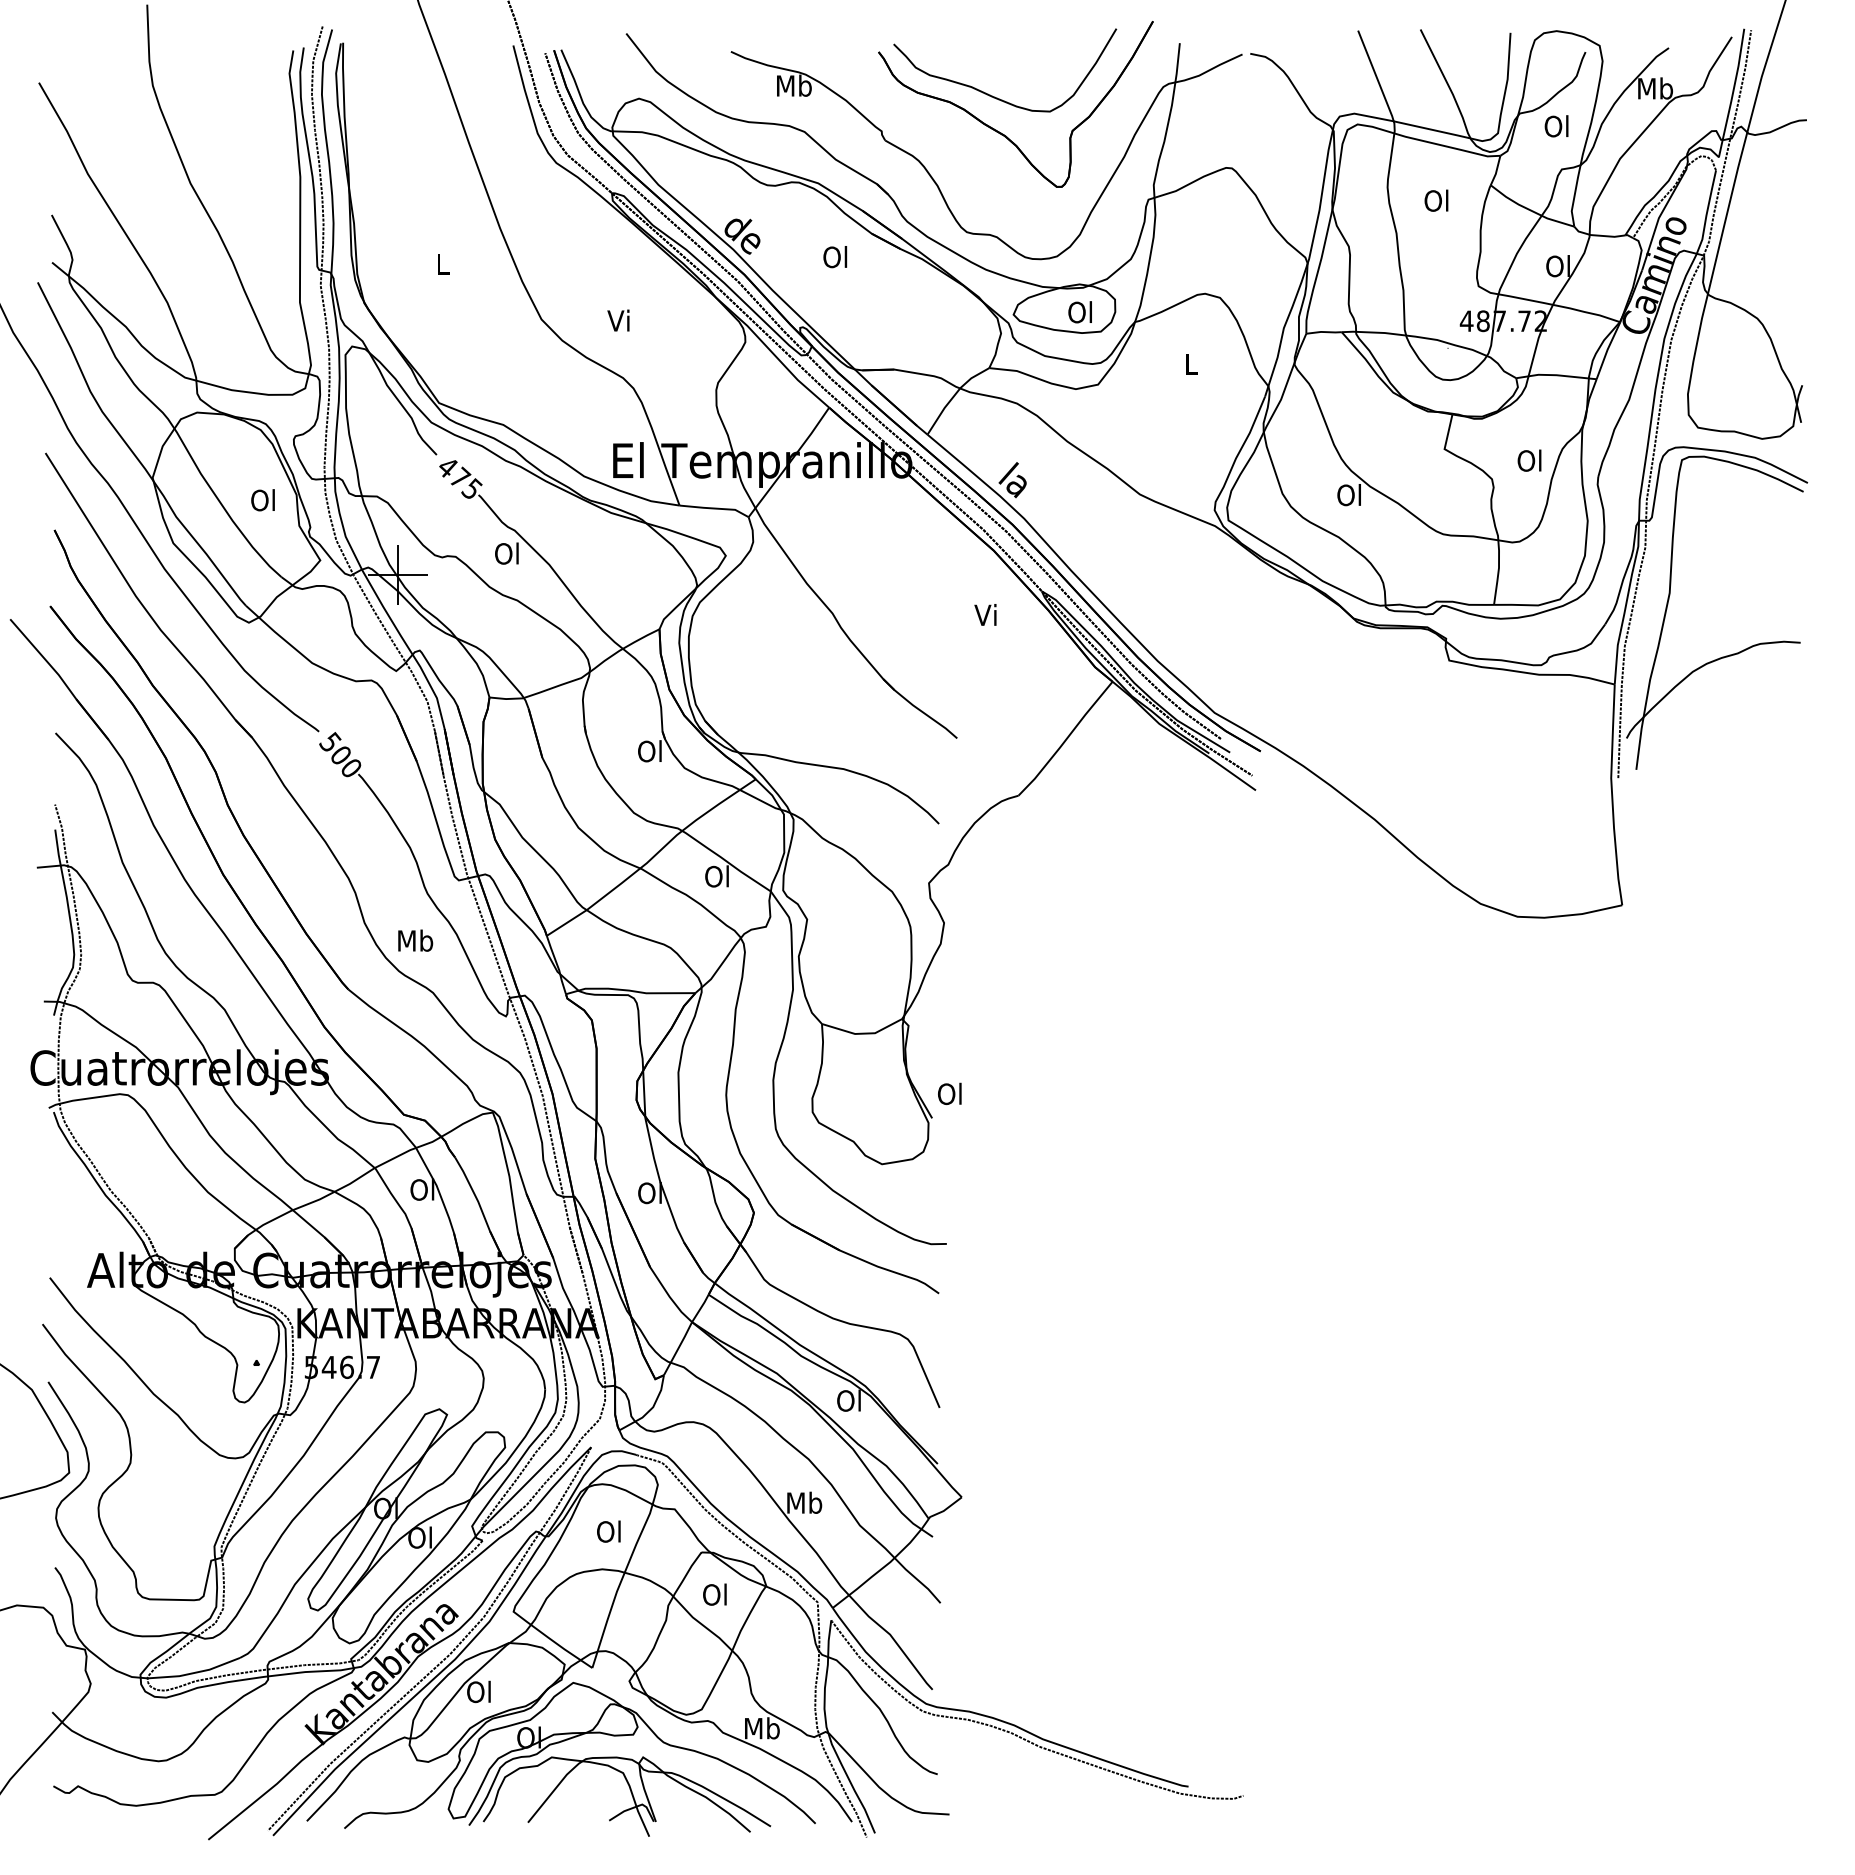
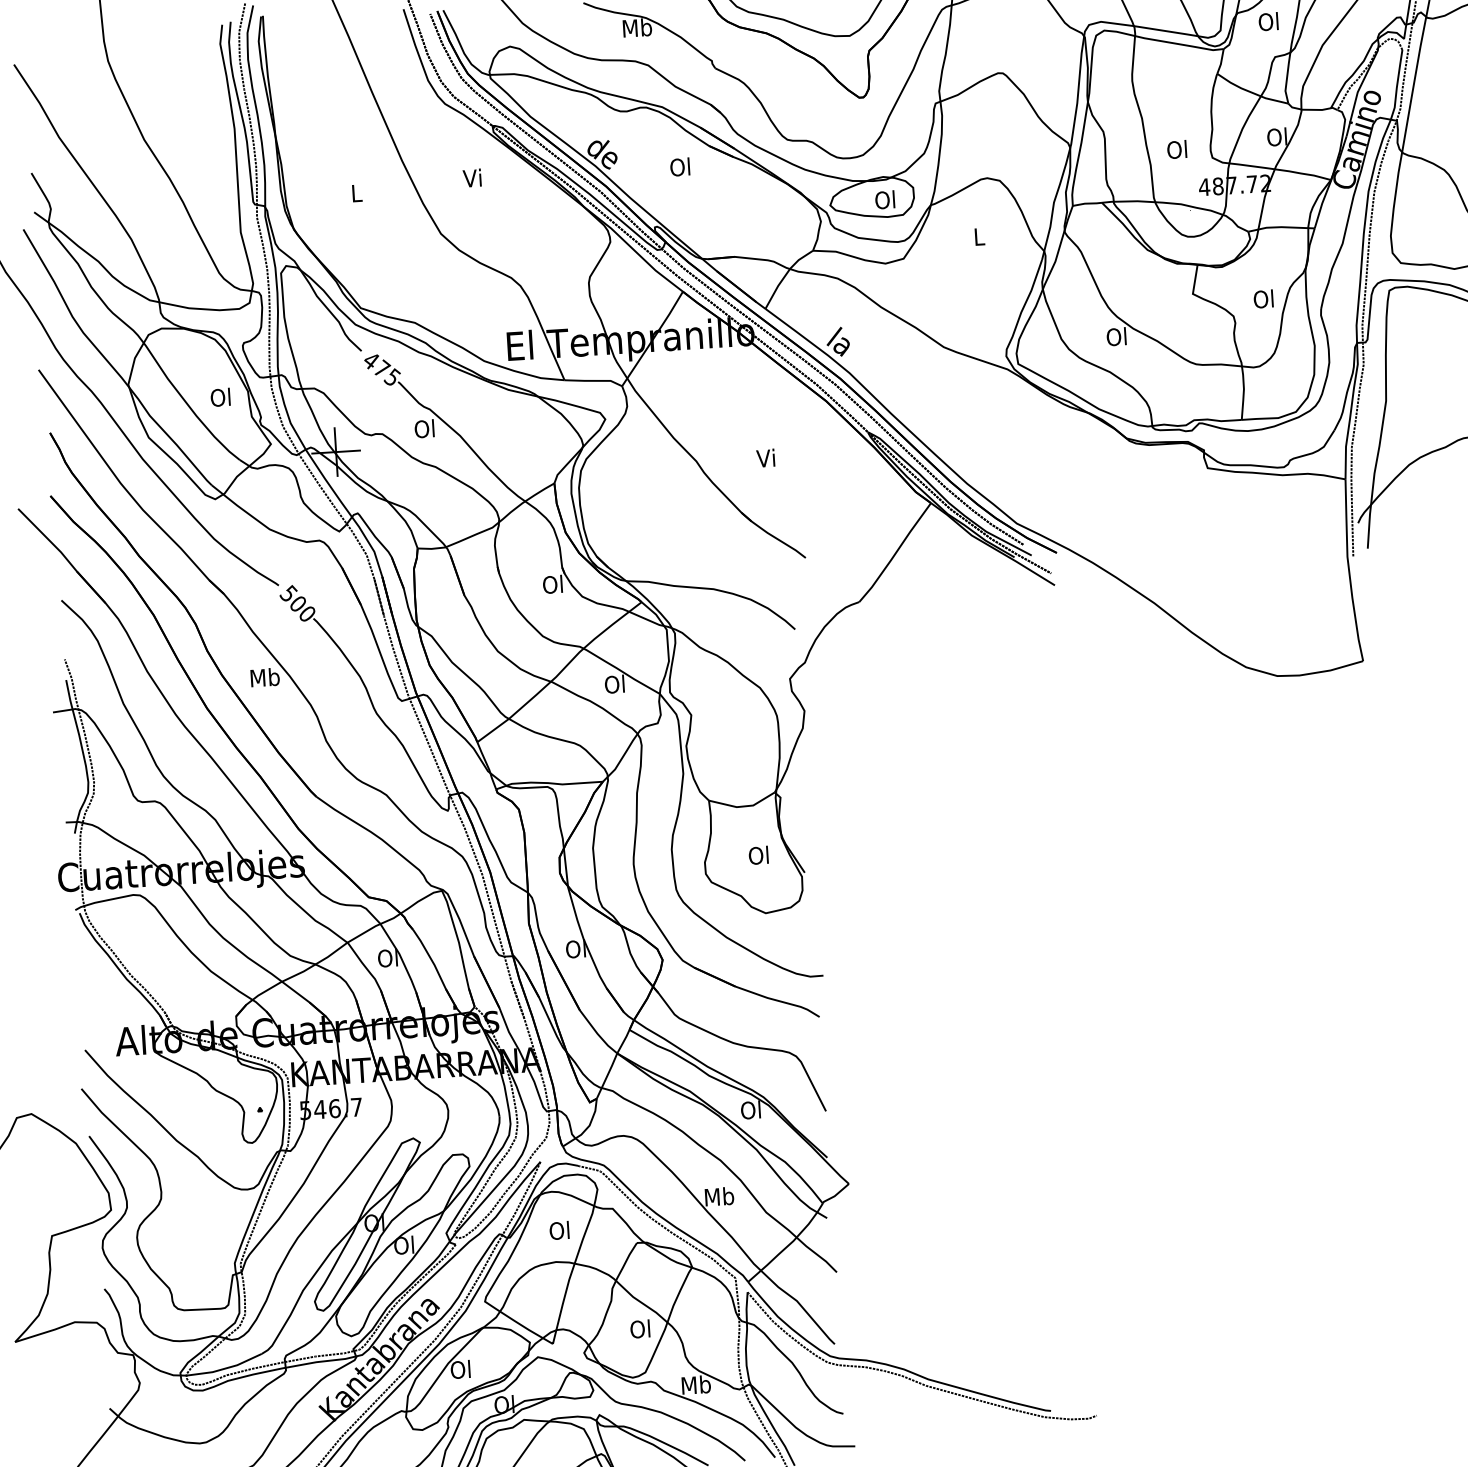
text: (1436, 200) -> (1177, 149), moved
text: (618, 320) -> (472, 178), moved
text: (985, 614) -> (765, 457), moved
text: (415, 940) -> (265, 677), moved
text: (949, 1093) -> (758, 855), moved
text: (714, 1594) -> (639, 1328), moved

